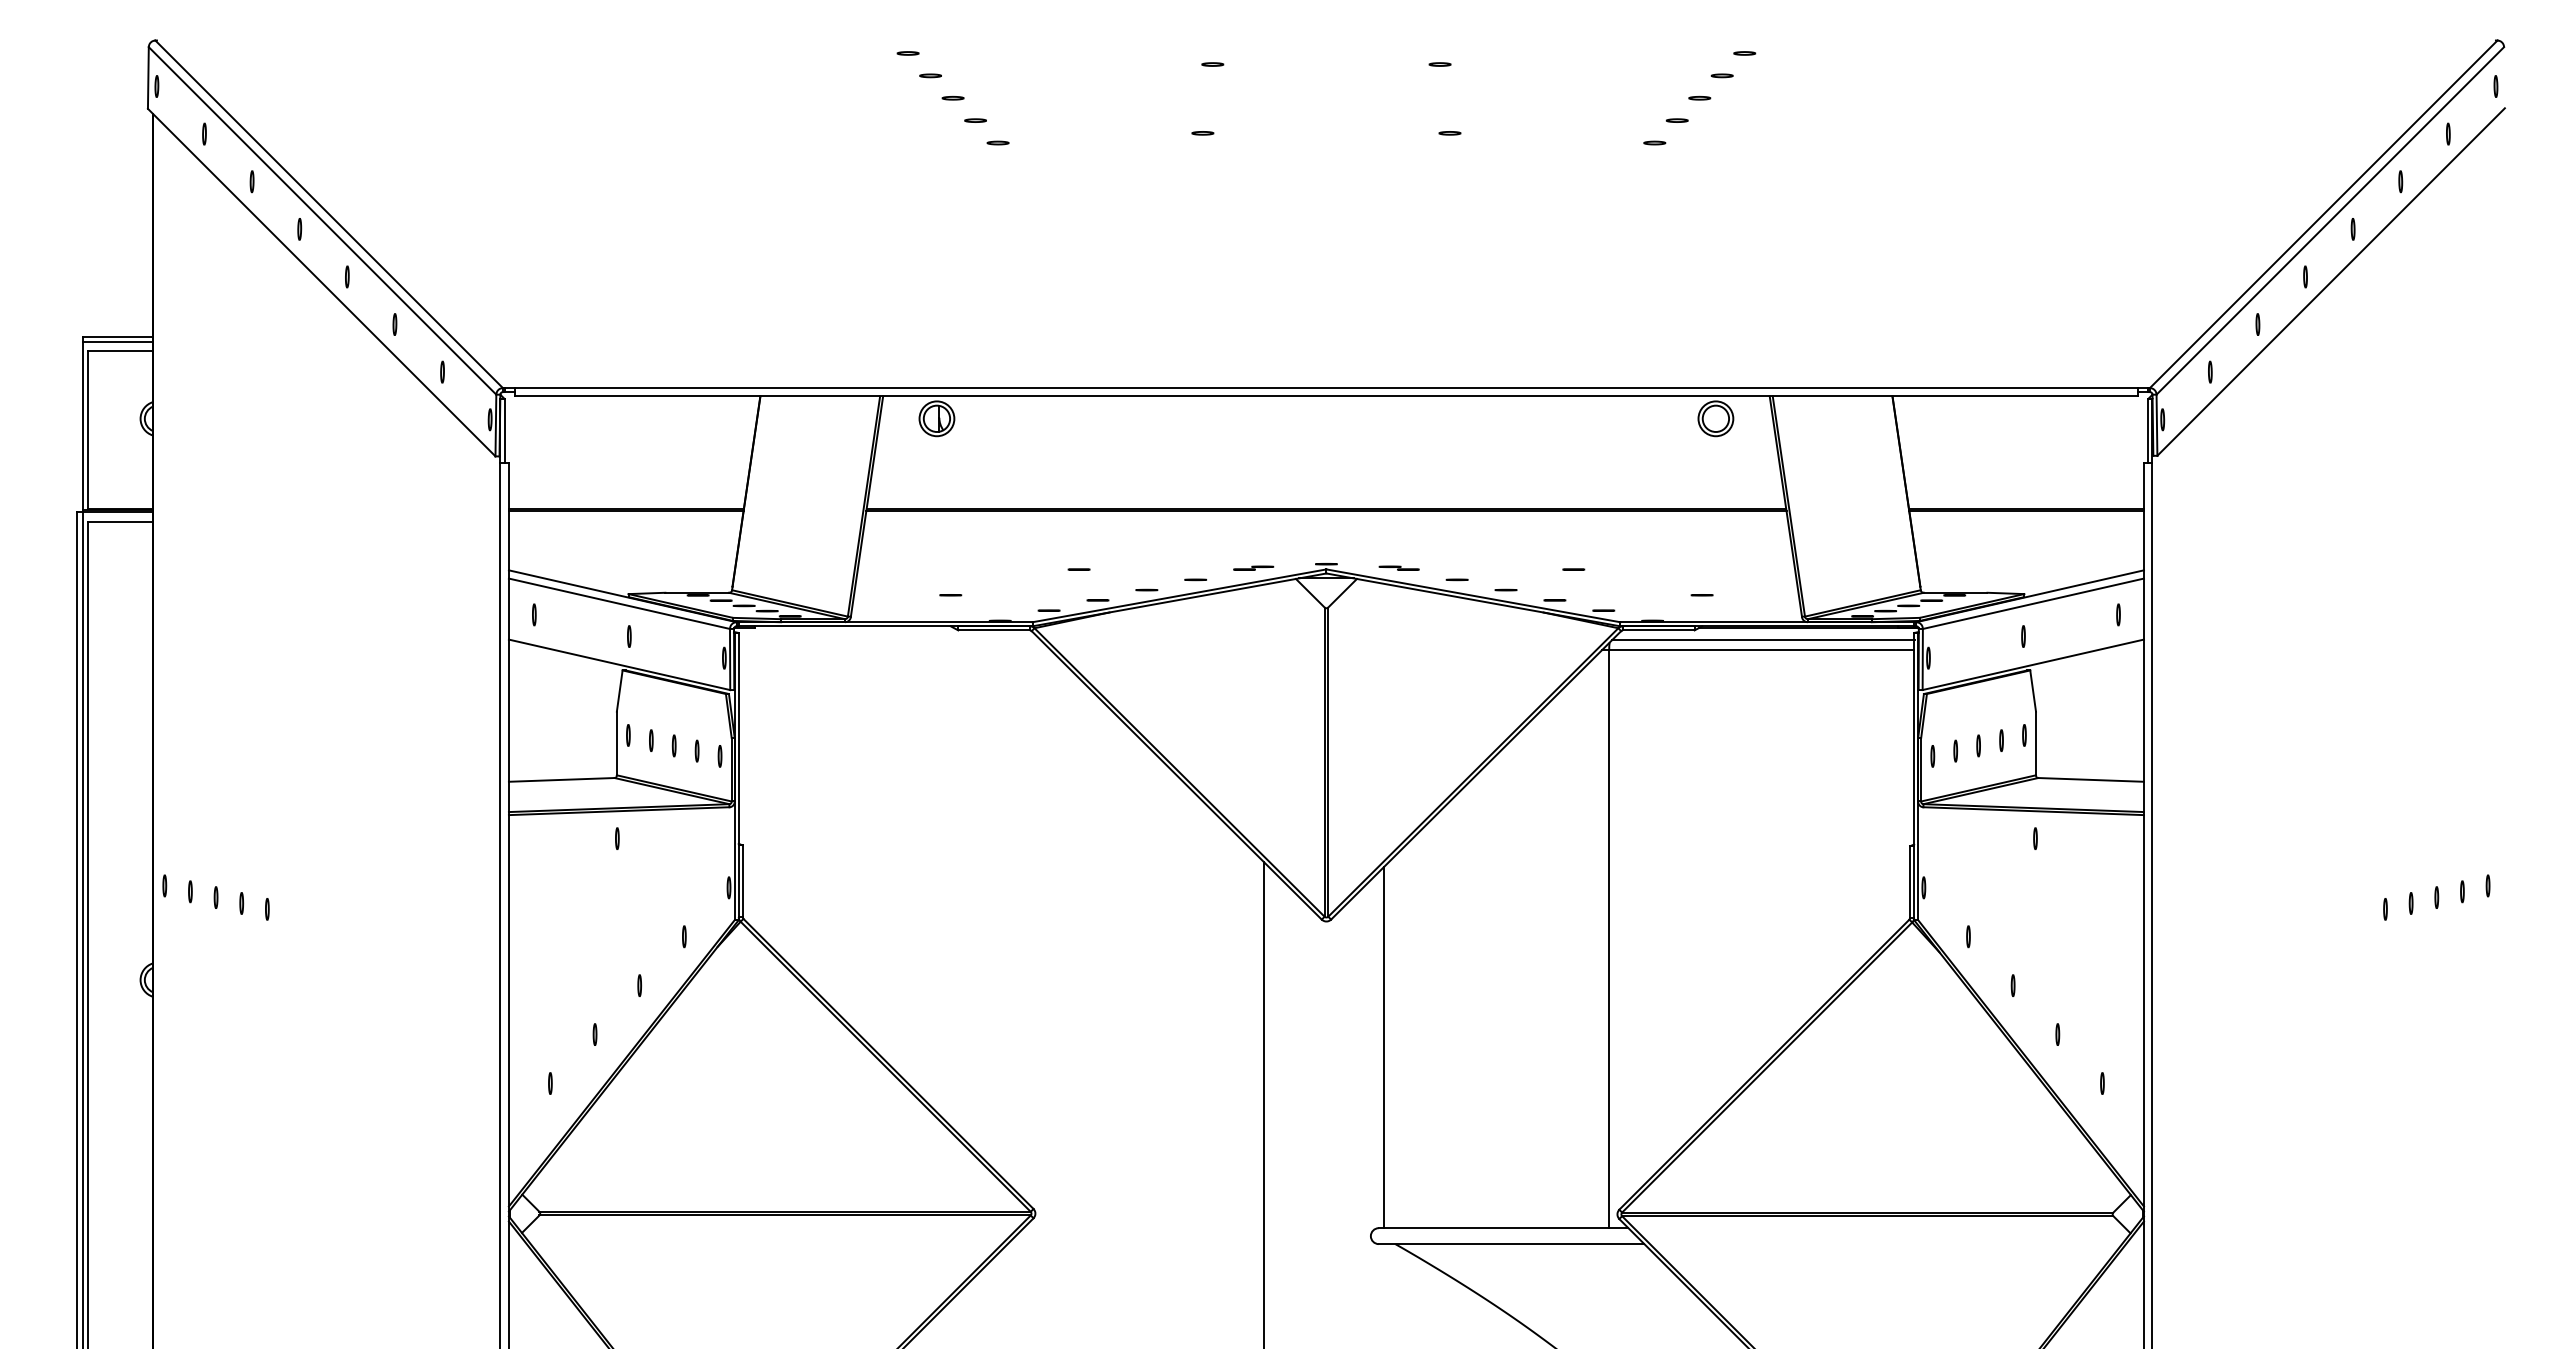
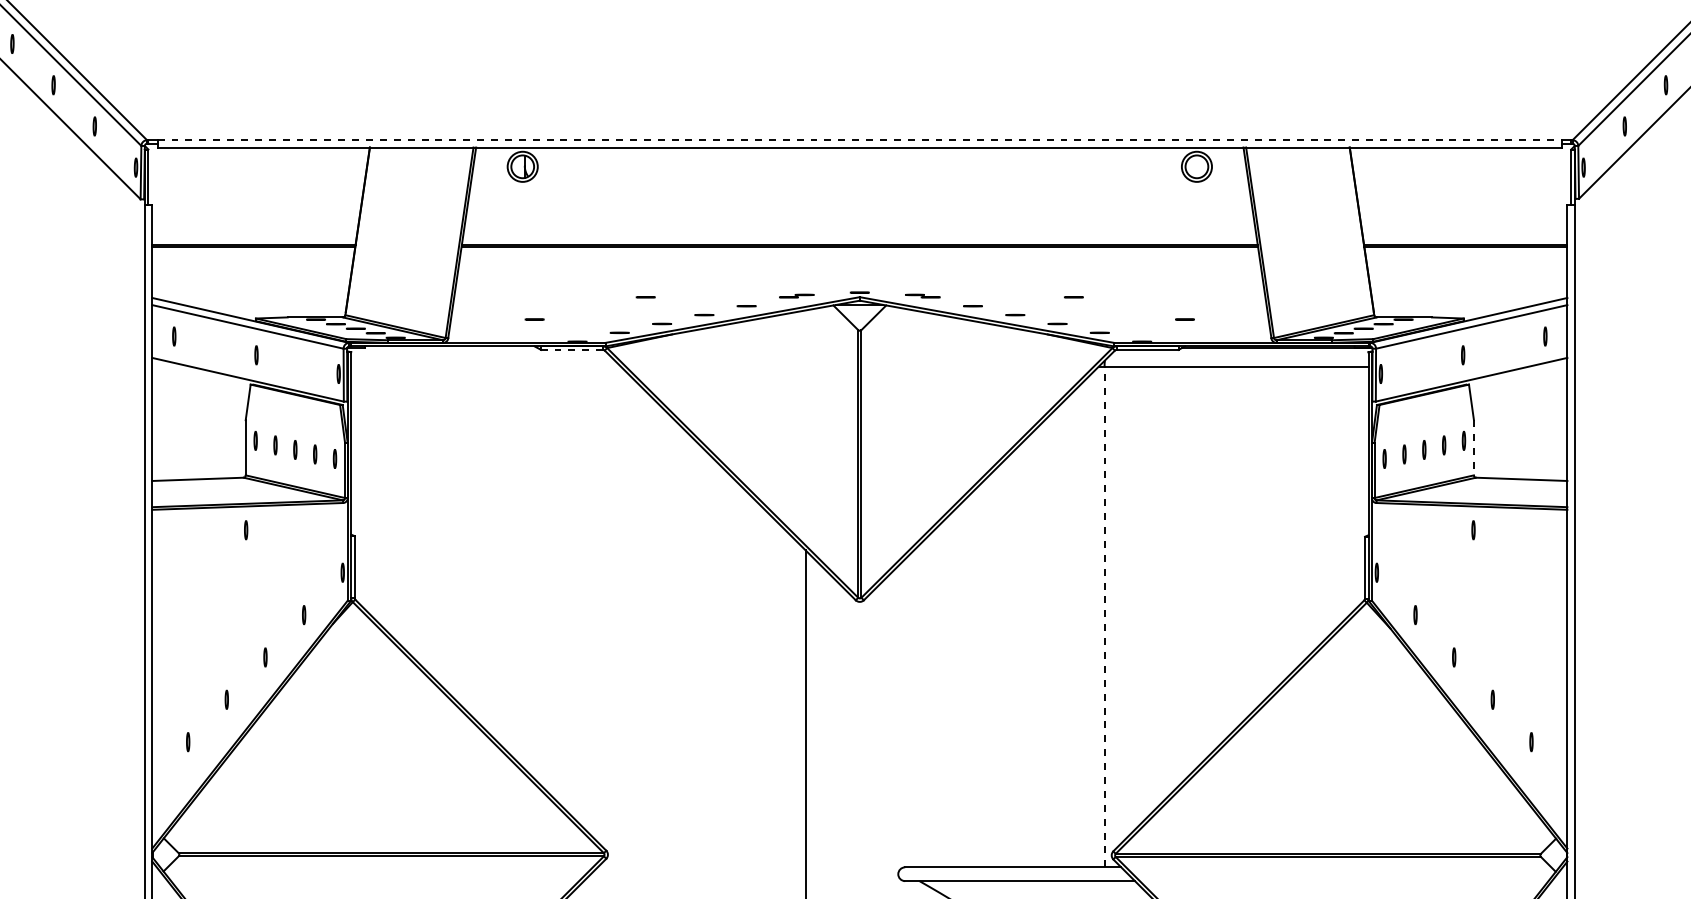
line: (1326, 388) -> (859, 140), solid -> dashed
line: (994, 630) -> (572, 350), solid -> dashed
line: (1762, 640) -> (1237, 358), removed
line: (2036, 743) -> (1474, 447), solid -> dashed
line: (1609, 938) -> (1104, 616), solid -> dashed
line: (1383, 1047) -> (909, 710), removed

